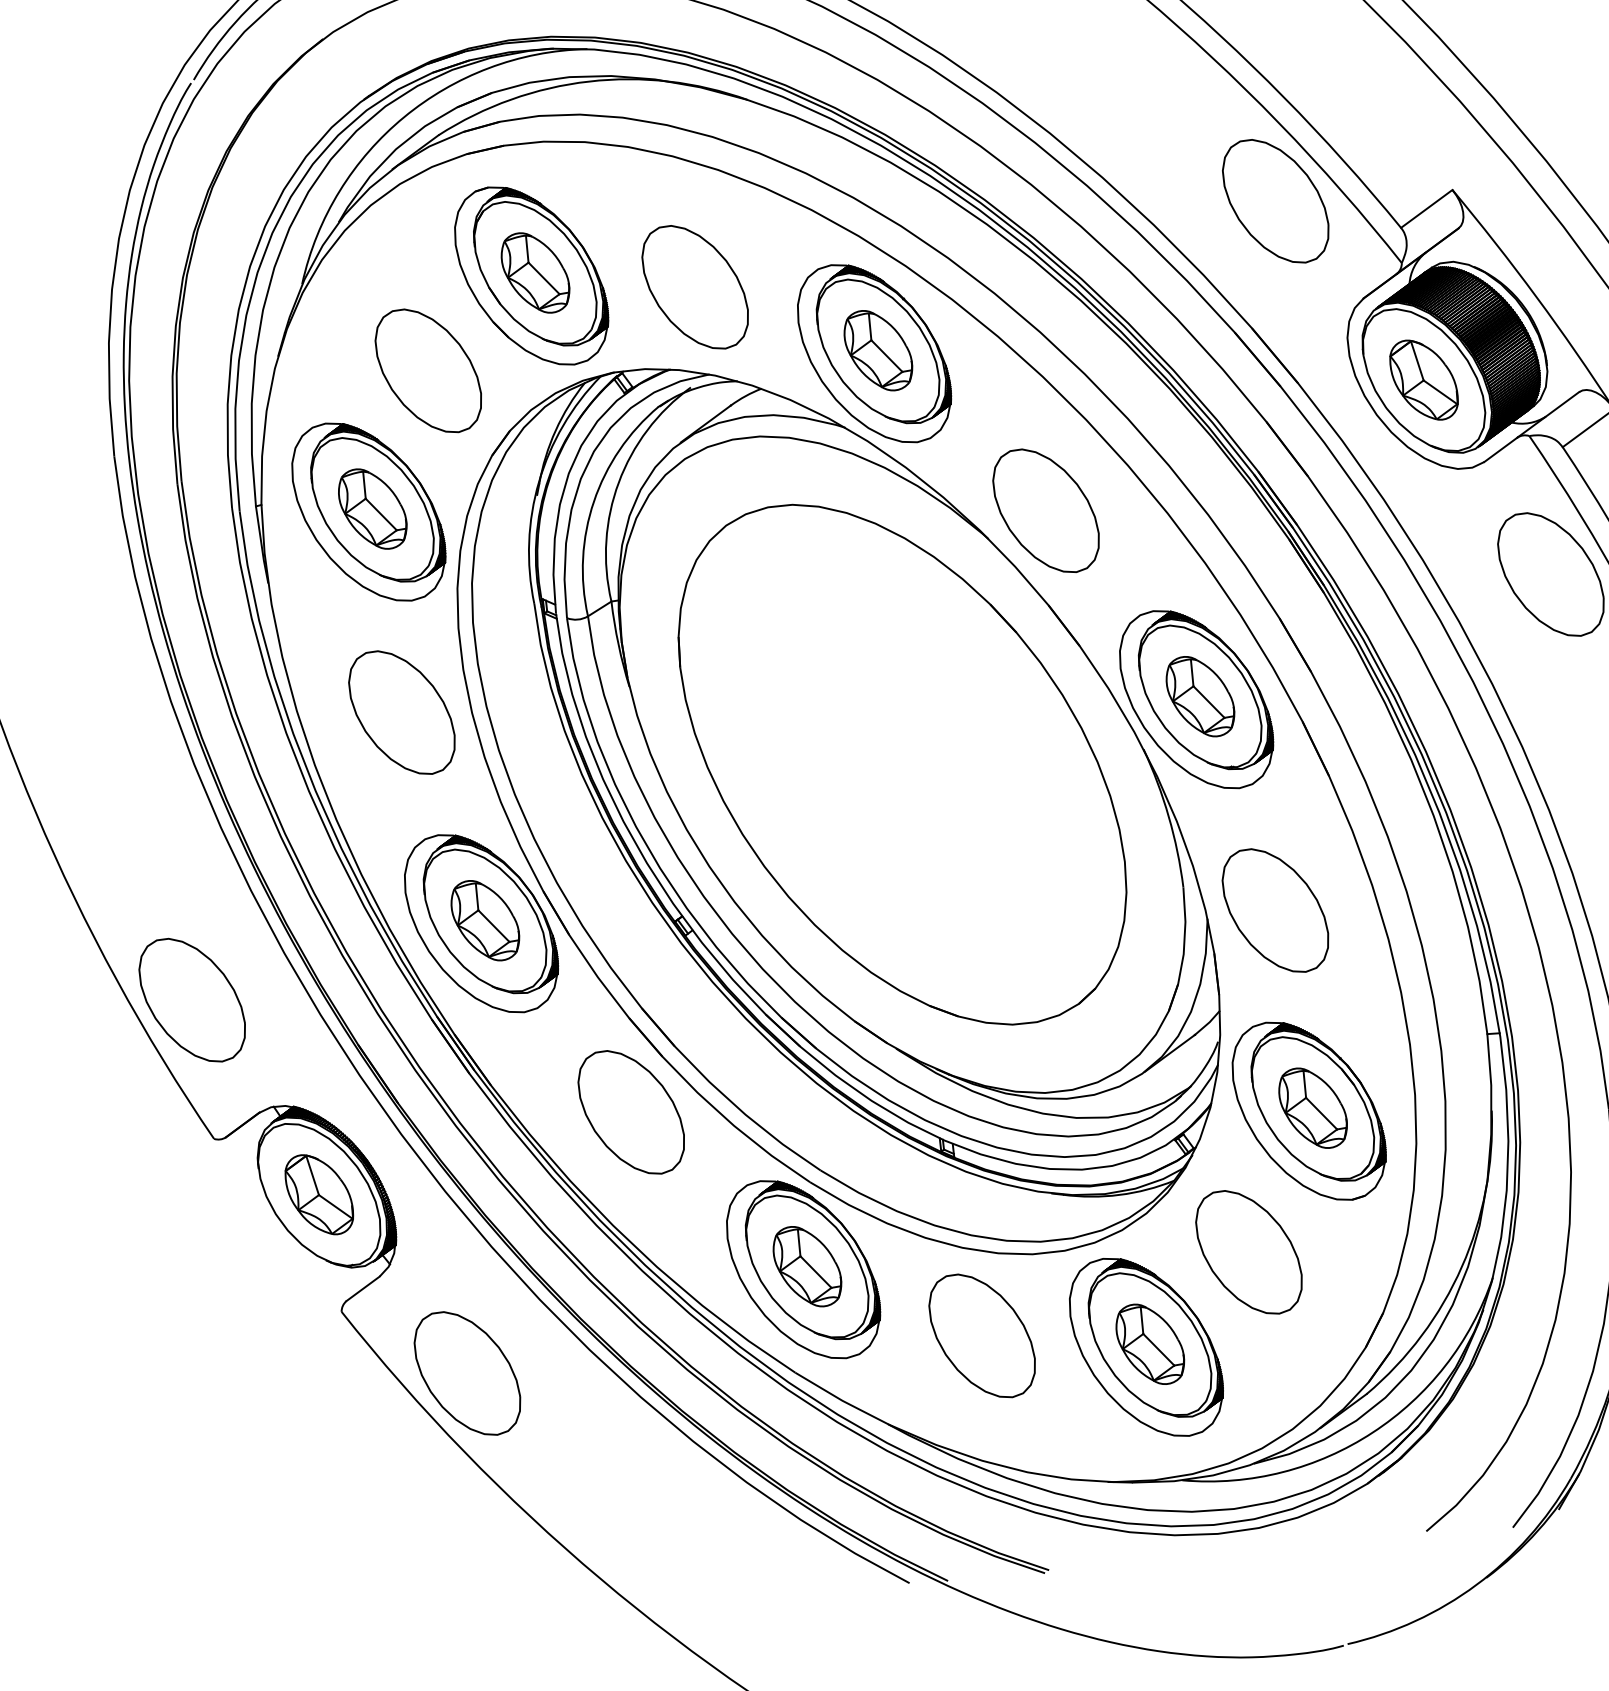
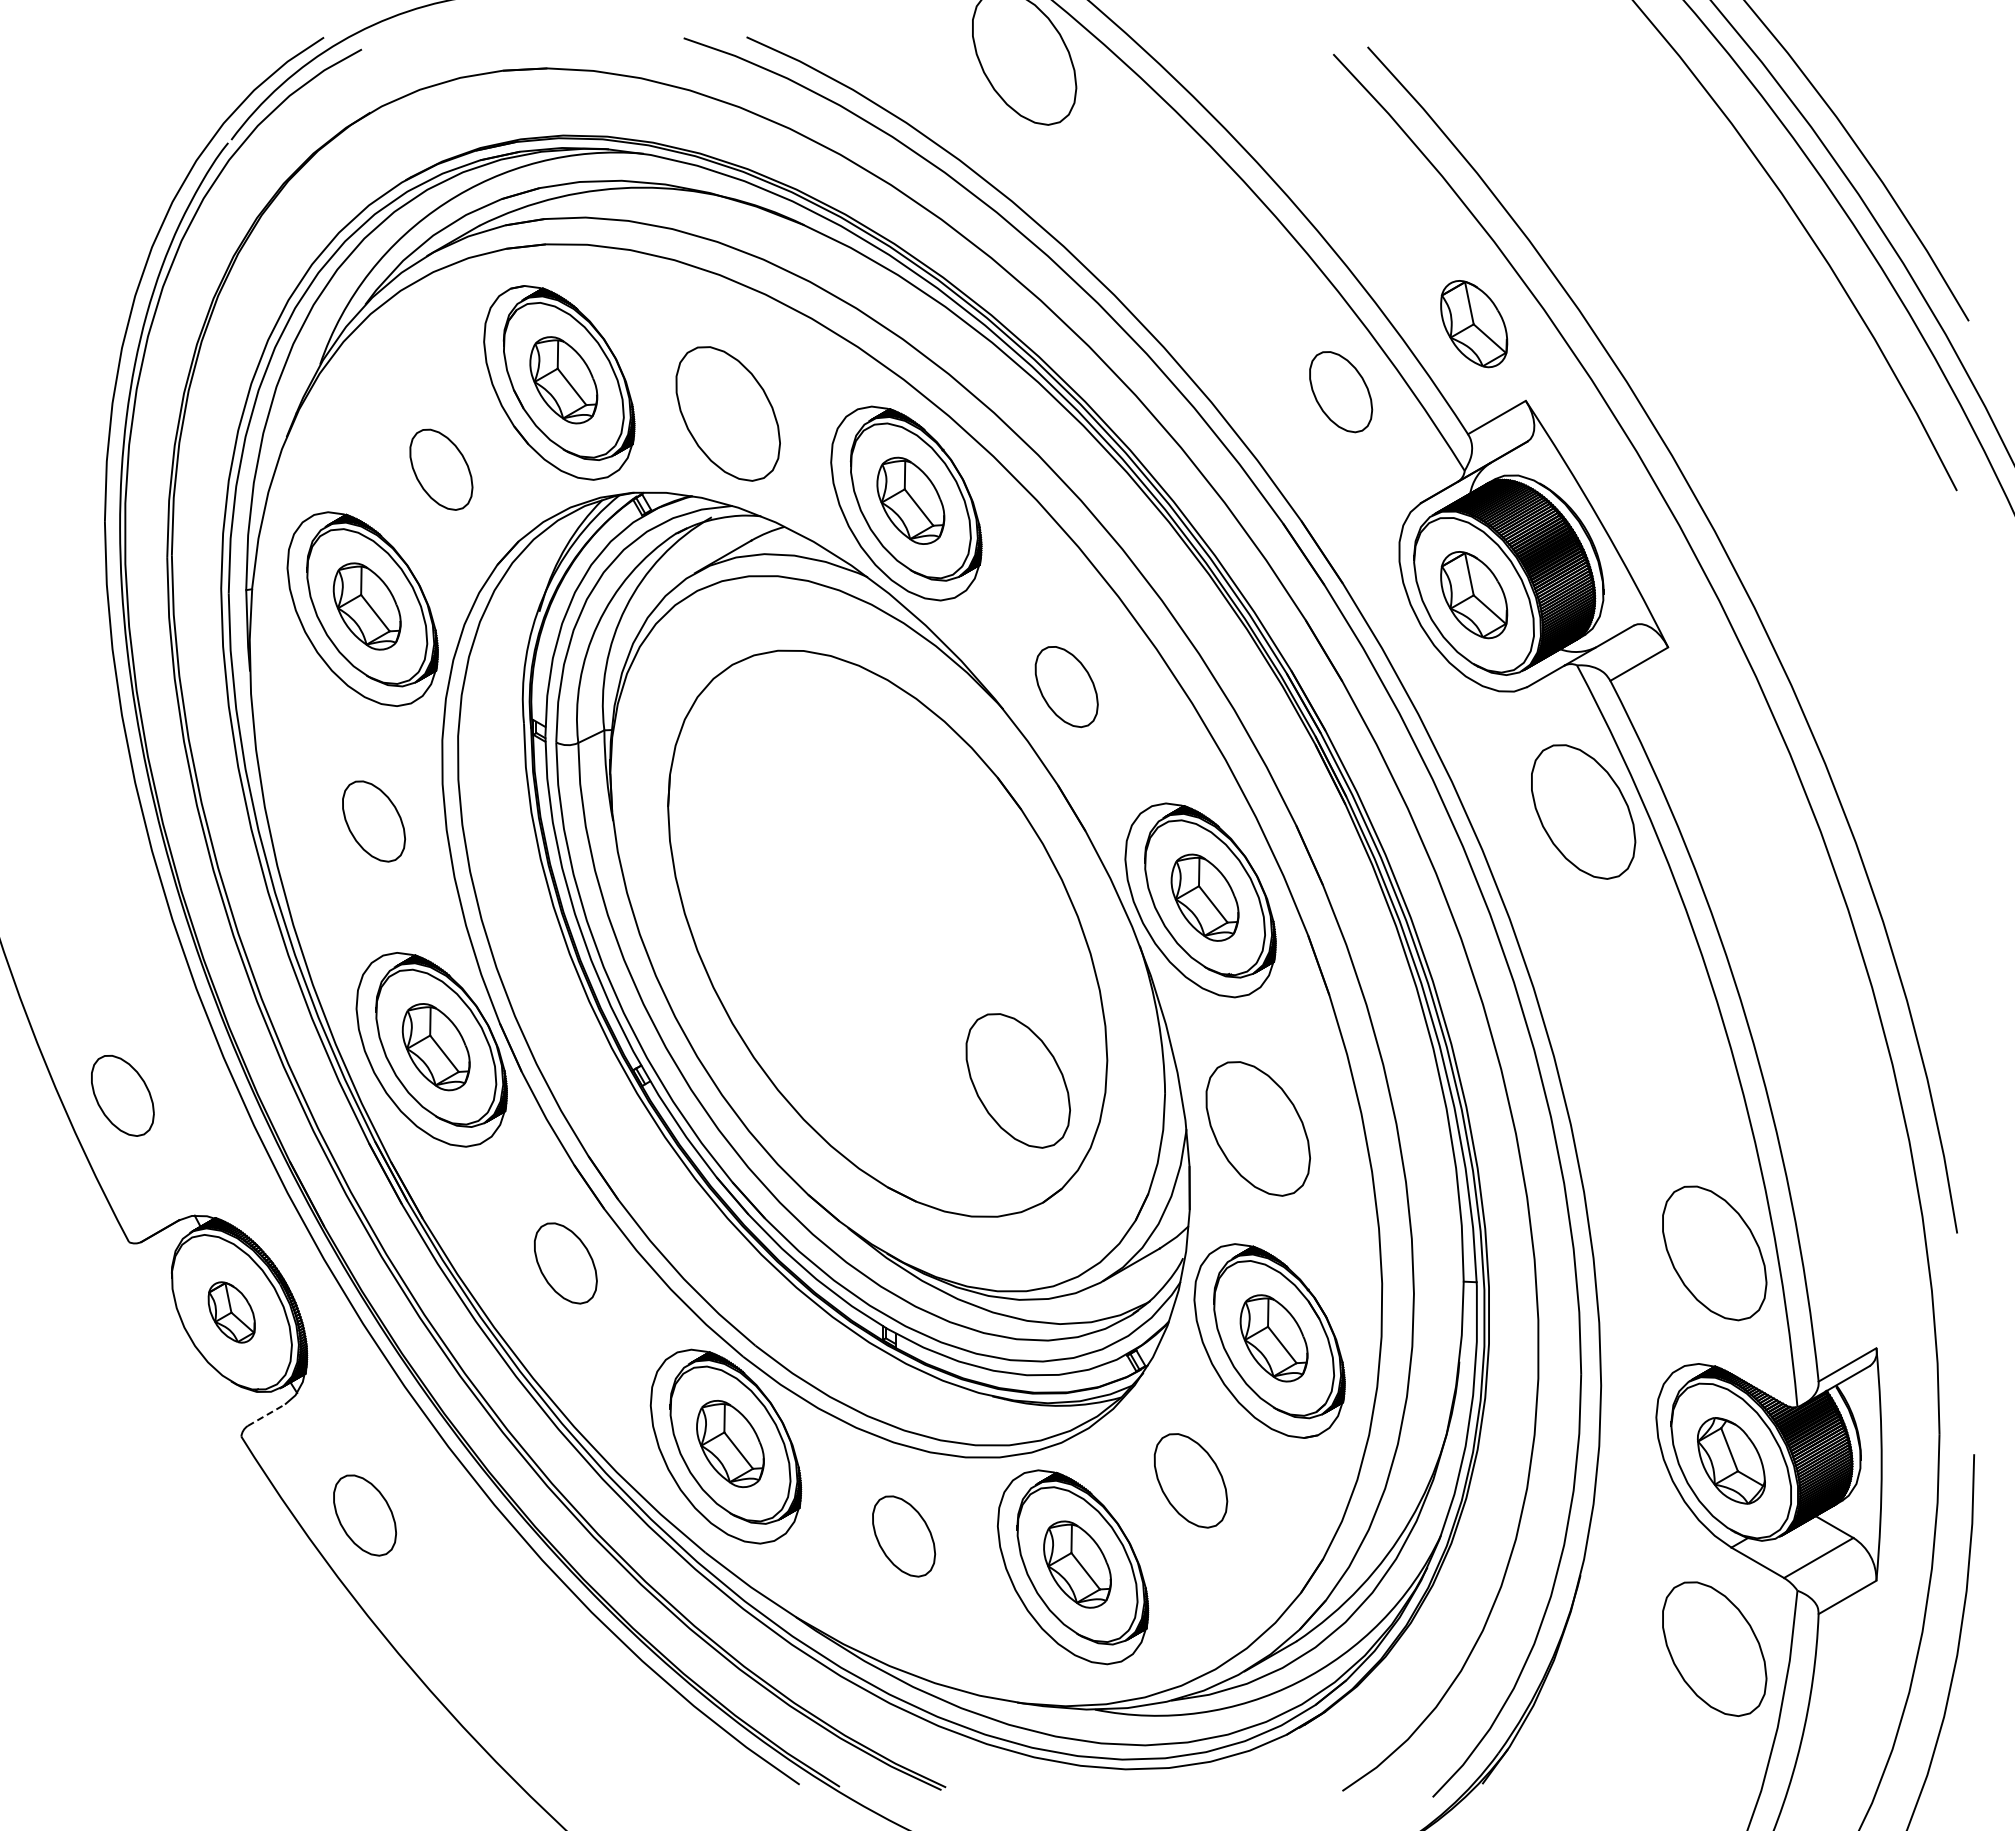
part: (1395, 122) -> (1474, 324), added
part: (1275, 200) -> (1340, 391), size x0.6
part: (428, 370) -> (441, 469), size x0.6
part: (1046, 510) -> (1066, 686), size x0.6
part: (401, 712) -> (373, 821), size x0.6
part: (1042, 890) -> (1018, 1080), added
part: (192, 1000) -> (122, 1095), size x0.6
part: (631, 1112) -> (565, 1263), size x0.6
part: (318, 1194) -> (231, 1312), size x0.7
part: (1248, 1252) -> (1190, 1480), size x0.7
line: (363, 1288) -> (266, 1414), solid -> dashed
part: (981, 1336) -> (903, 1536), size x0.6
part: (467, 1373) -> (364, 1515), size x0.6

